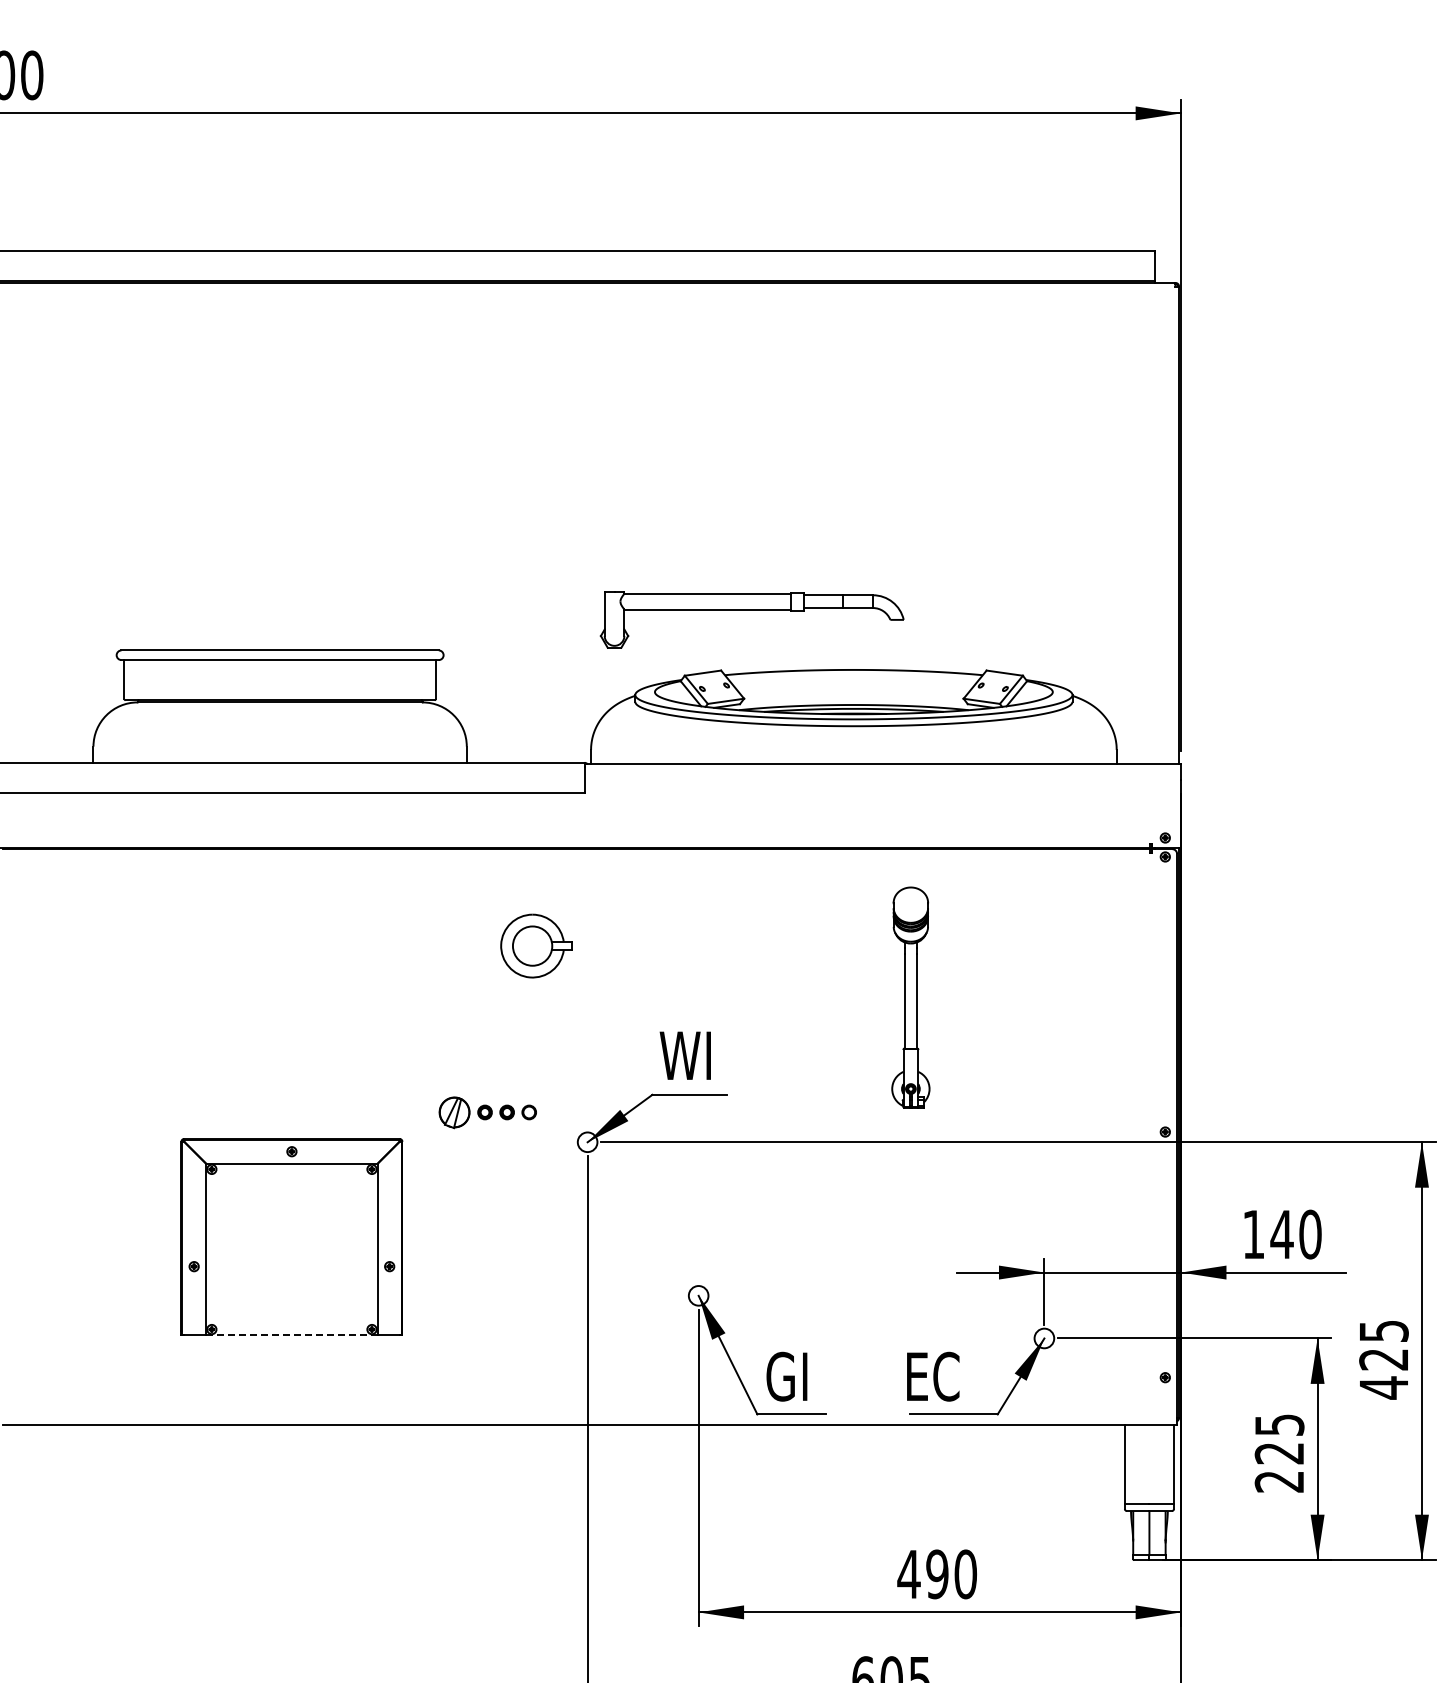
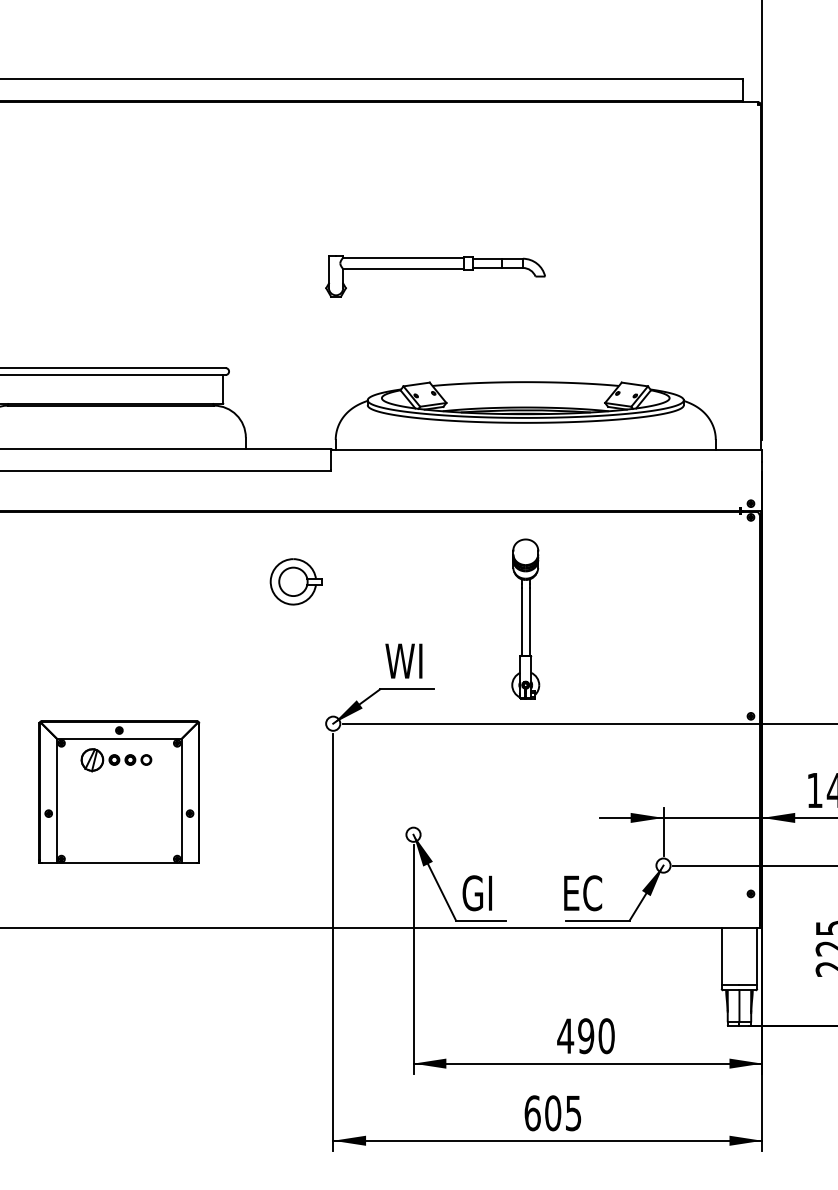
part: (751, 610) -> (435, 269), moved
part: (910, 997) -> (525, 619), moved
part: (487, 1112) -> (116, 760), moved
line: (291, 1335) -> (119, 863), dashed -> solid

